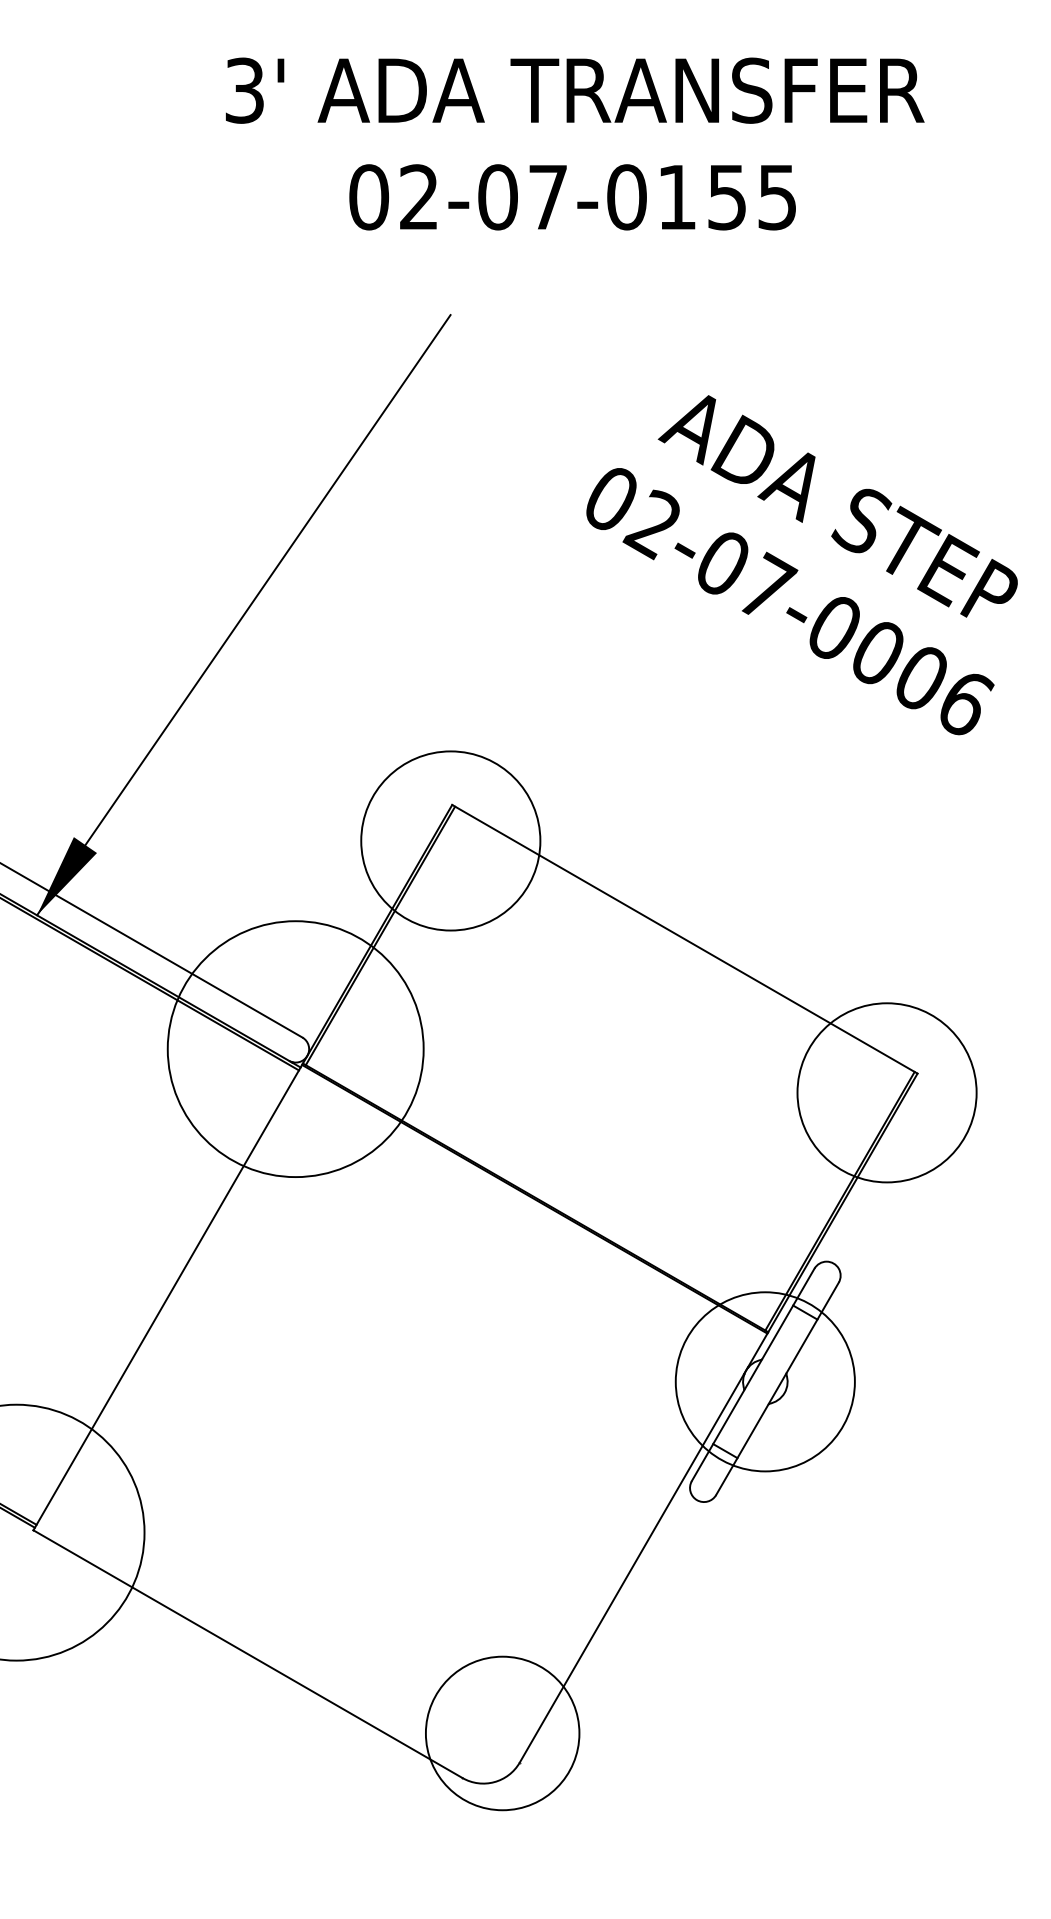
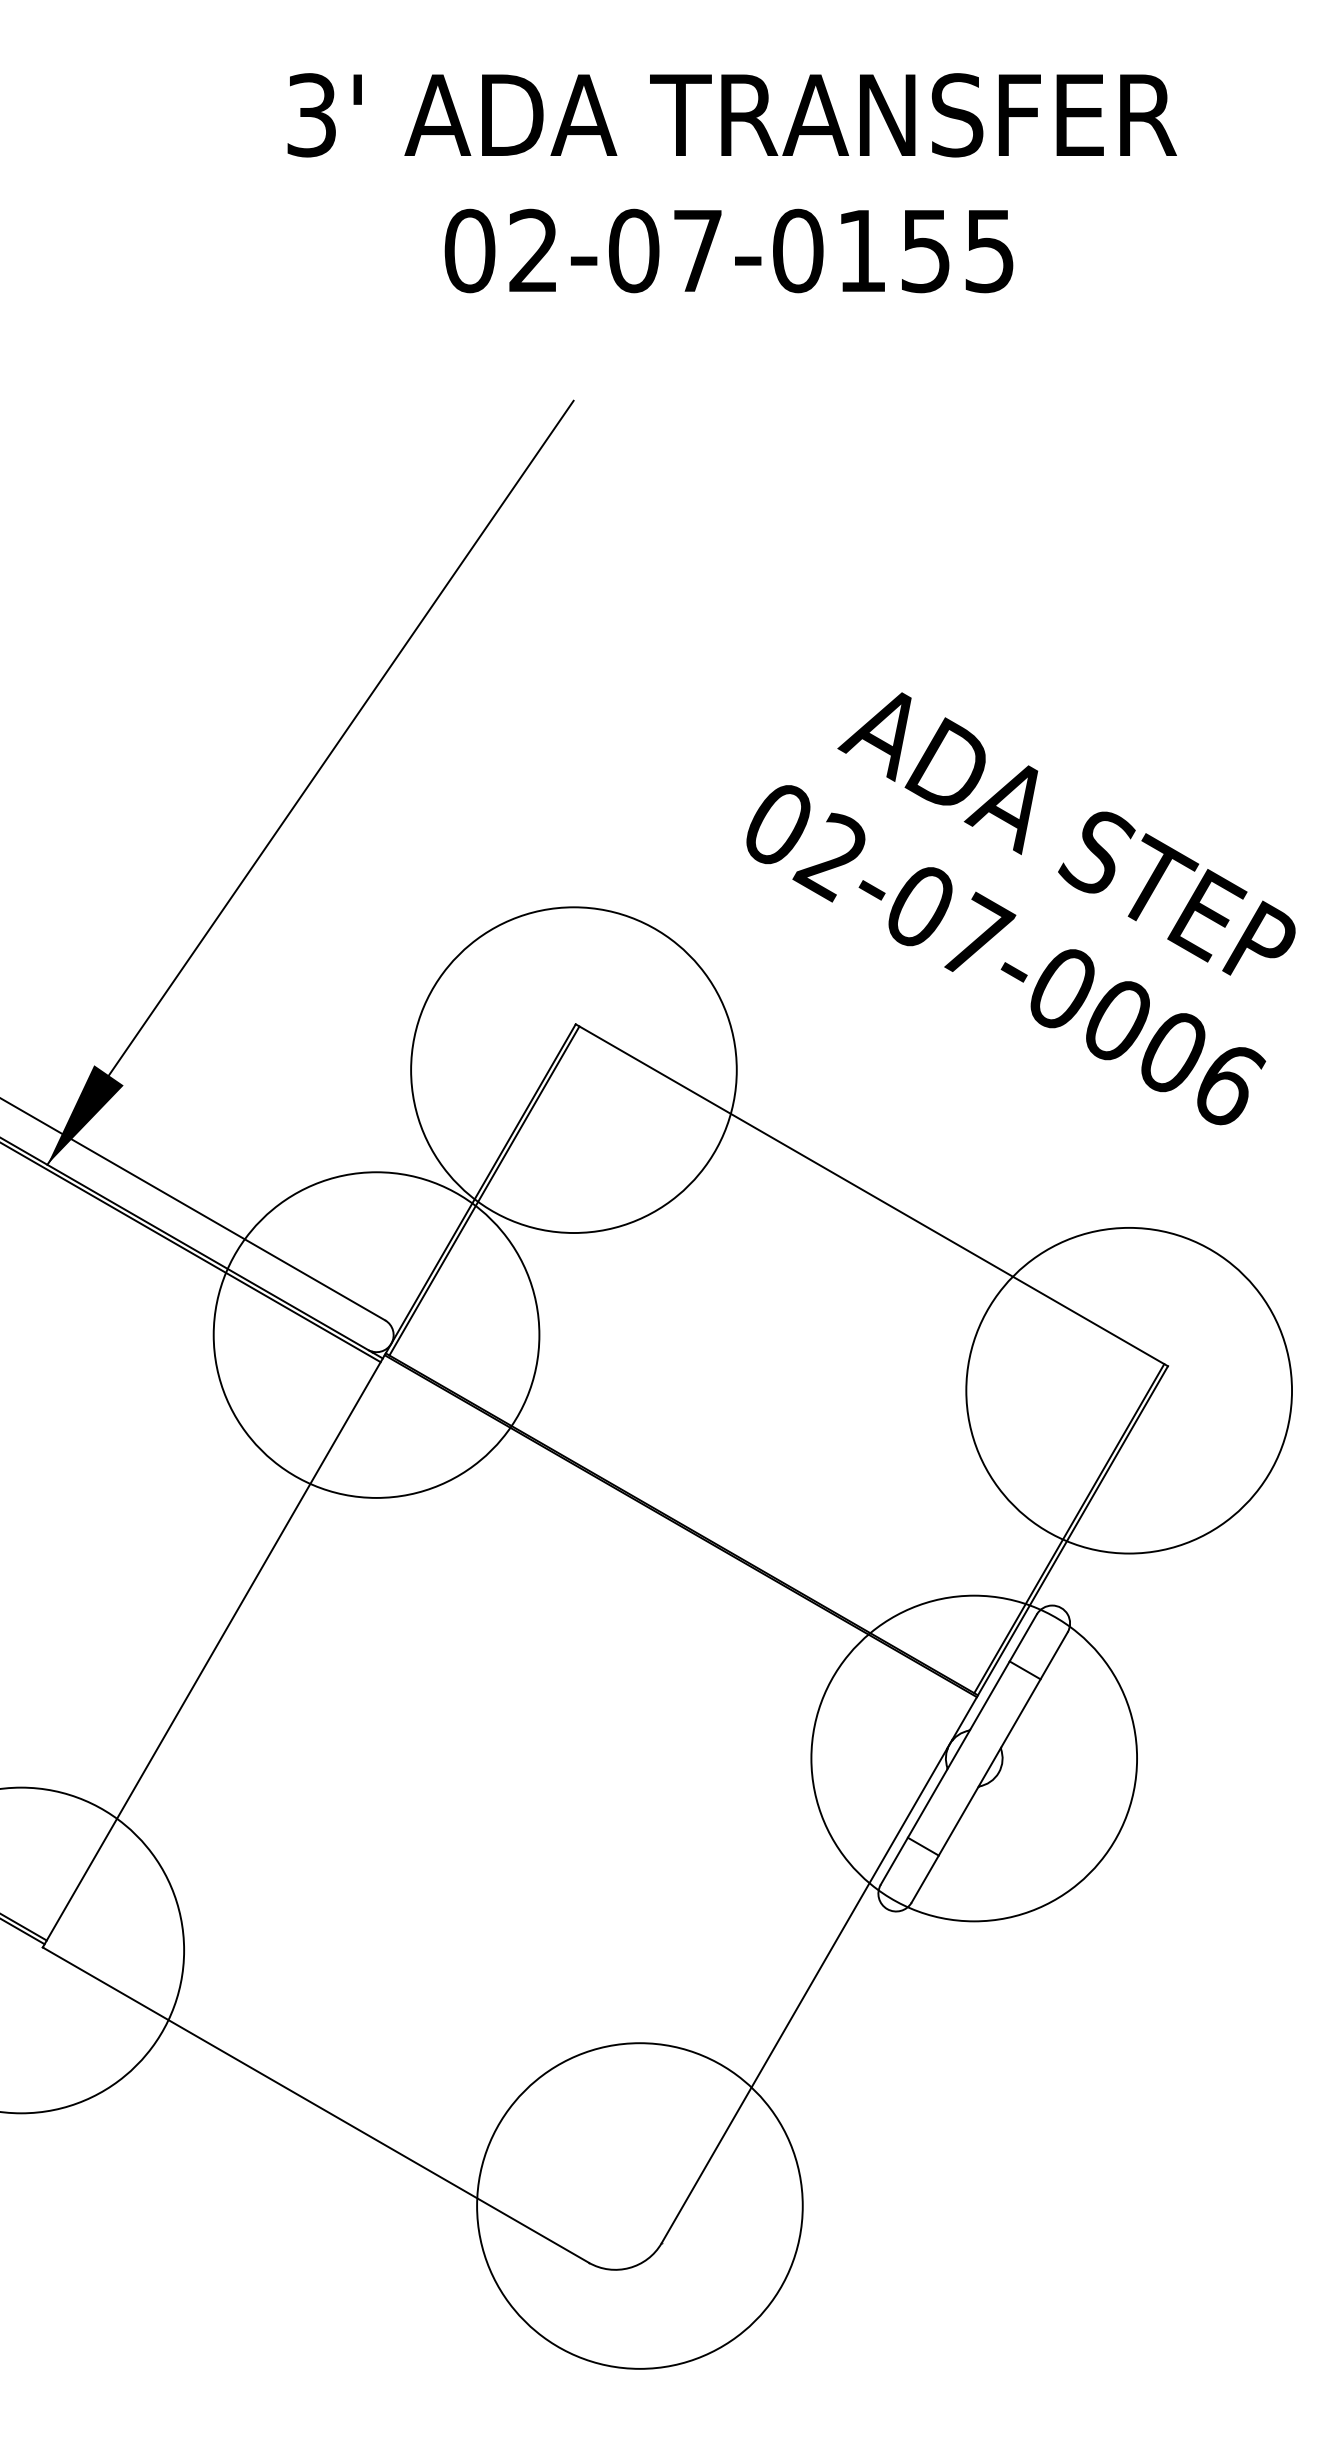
text: (801, 565) -> (1020, 909), moved
circle: (450, 840) -> (573, 1069), size x1.43
circle: (887, 1092) -> (1129, 1390), size x1.43
circle: (765, 1381) -> (974, 1758), size x1.43
circle: (502, 1733) -> (639, 2206), size x1.67

